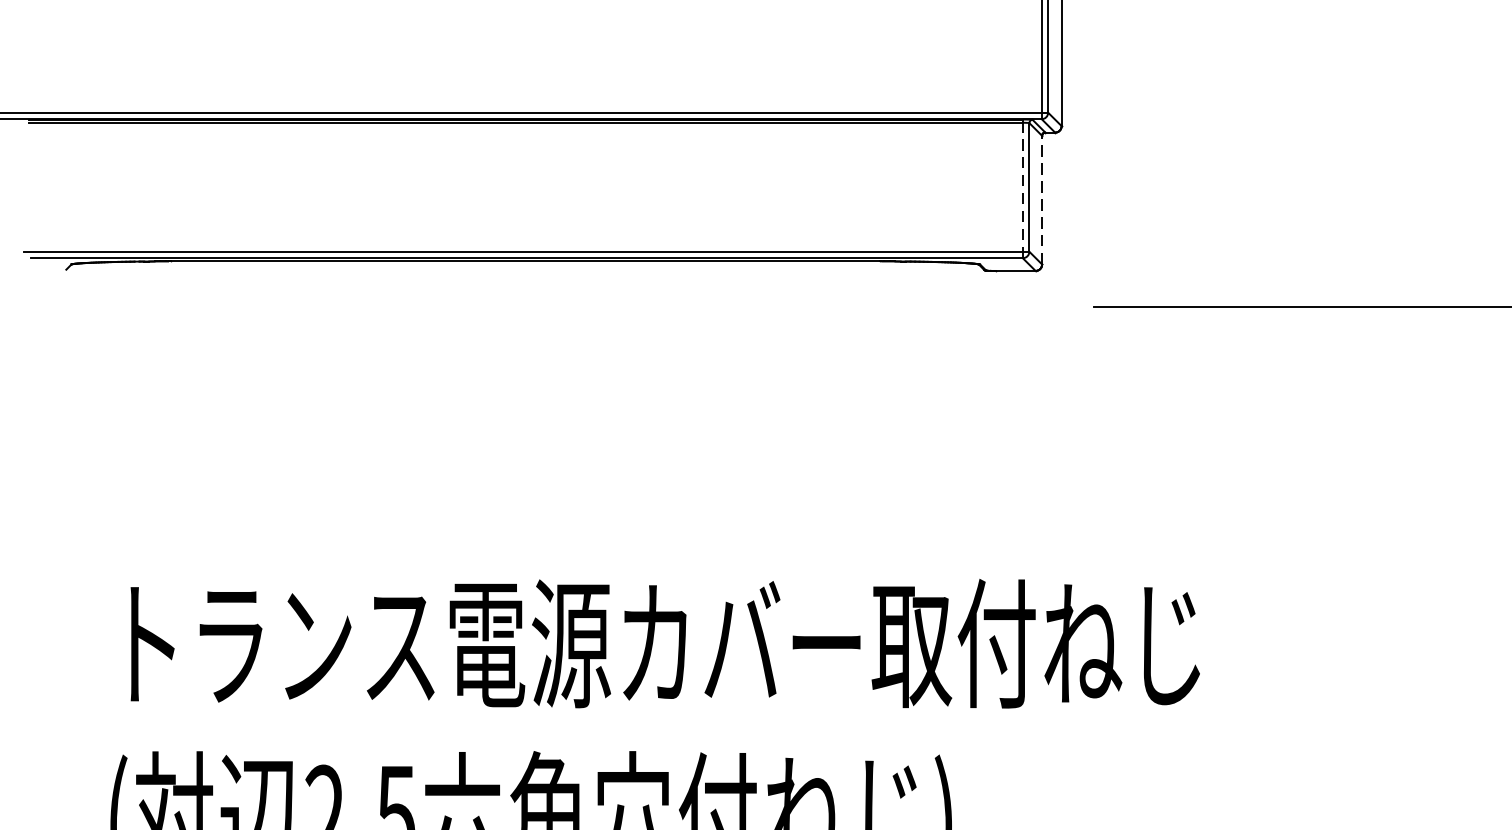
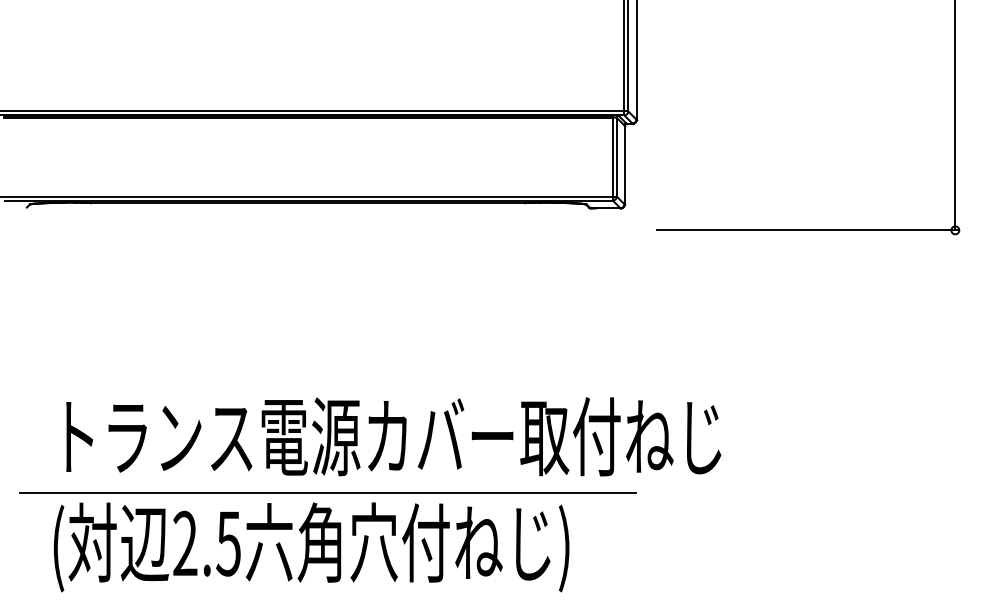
line: (1022, 187) -> (612, 157), dashed -> solid
line: (1041, 199) -> (624, 164), dashed -> solid
line: (557, 734) -> (327, 492), added

